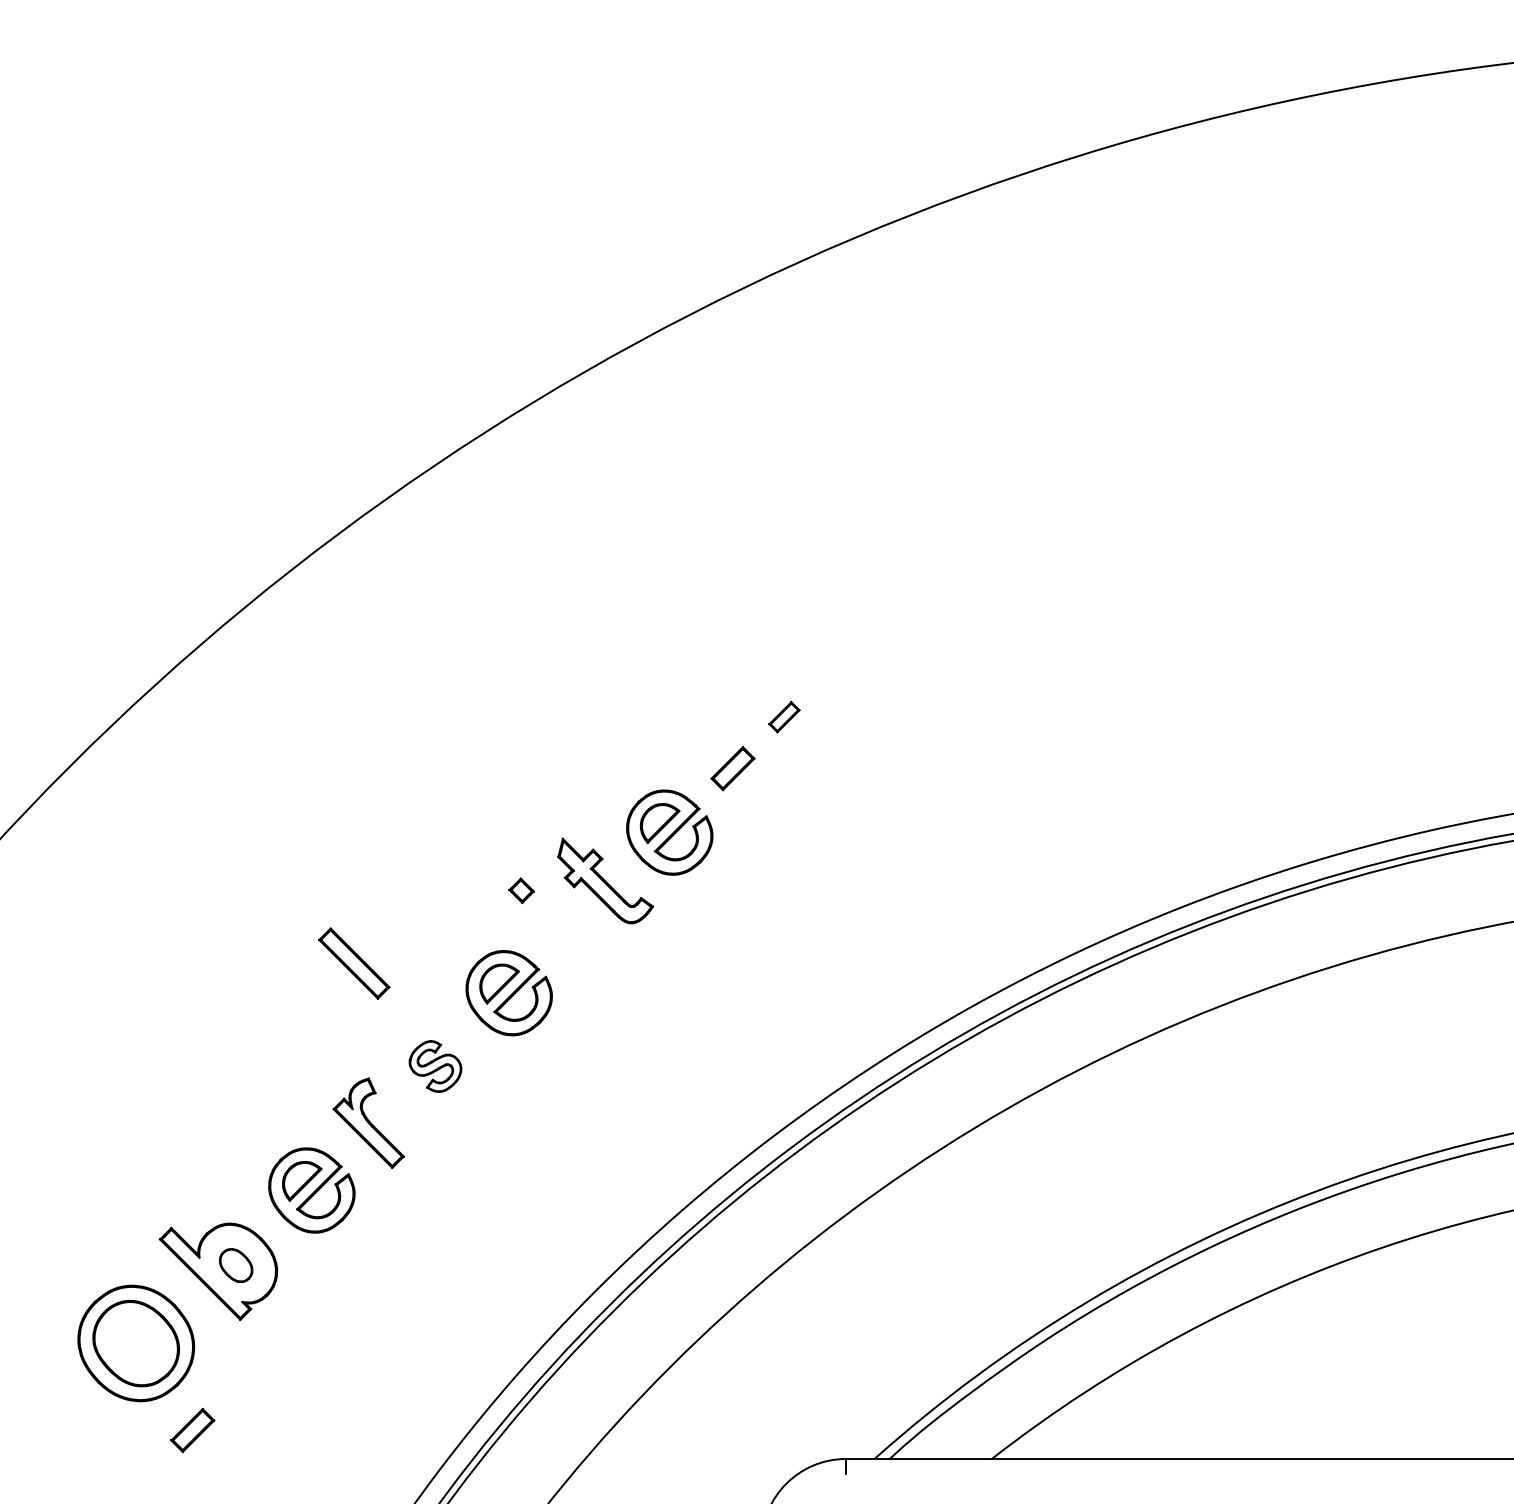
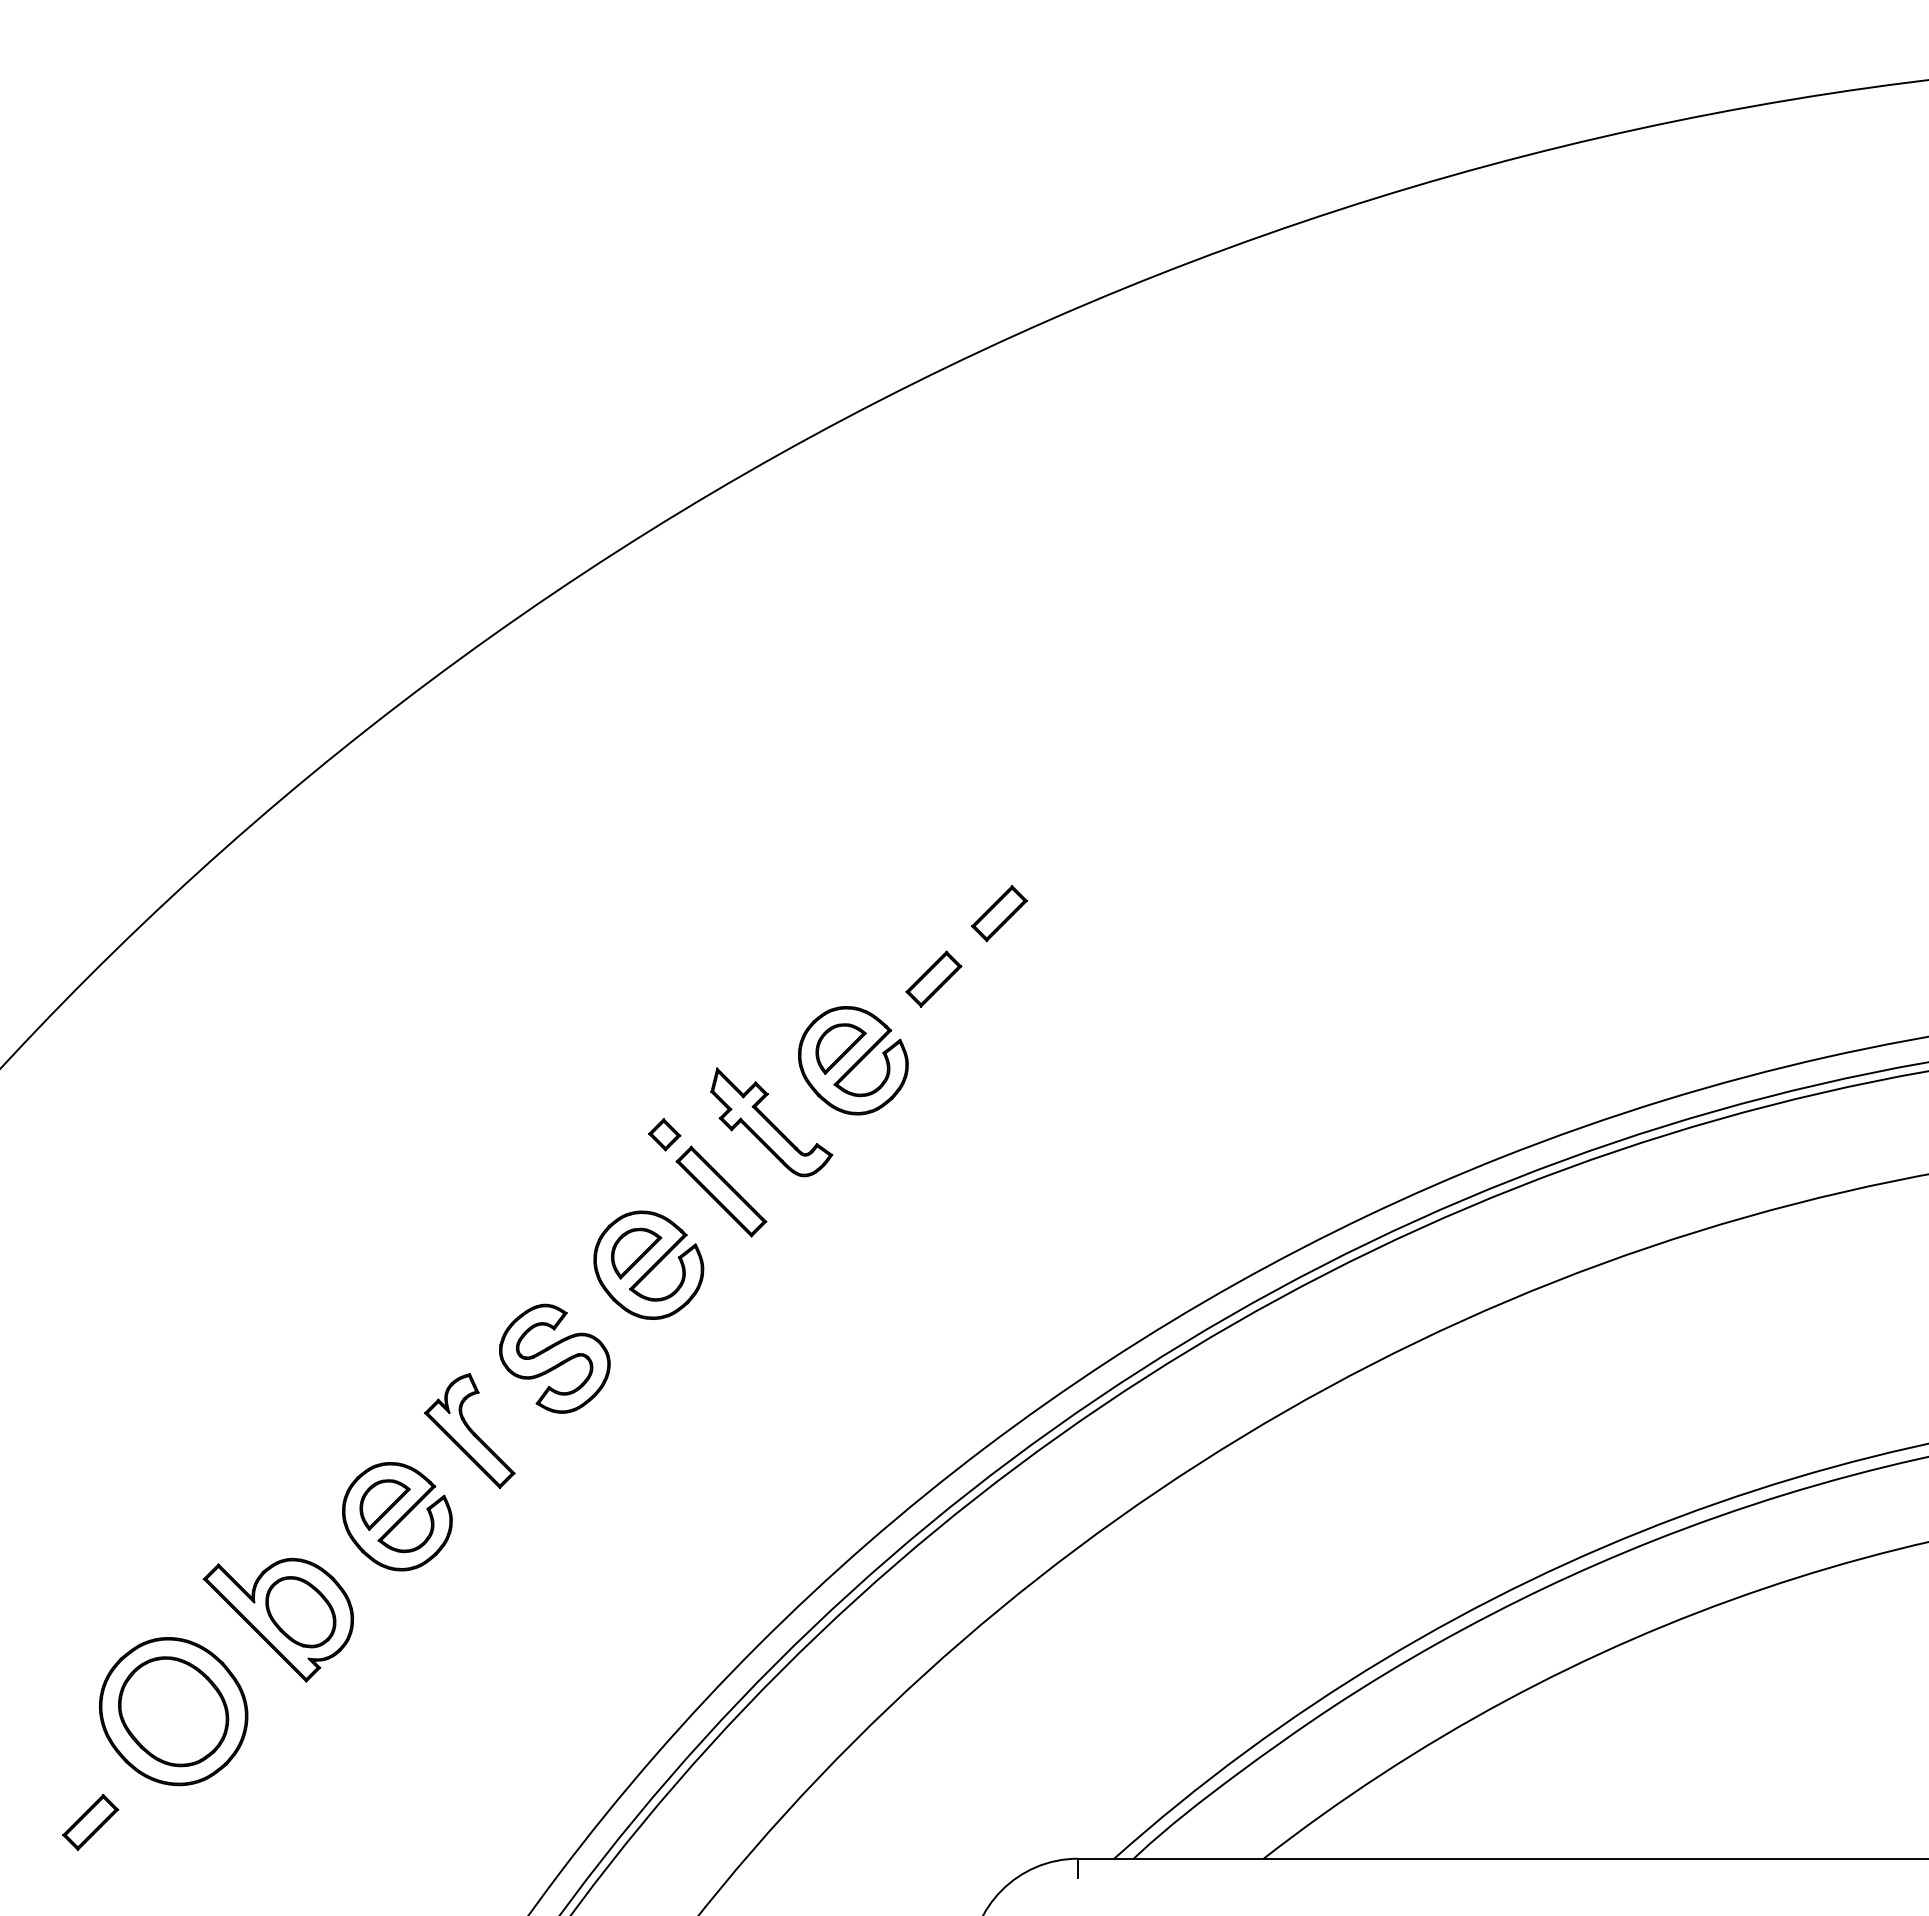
part: (784, 717) -> (999, 913), size x1.43
part: (354, 963) -> (721, 1191), moved
part: (435, 1066) -> (554, 1358), size x1.67
part: (235, 1265) -> (300, 1612), size x1.67
part: (192, 1430) -> (90, 1822), moved

